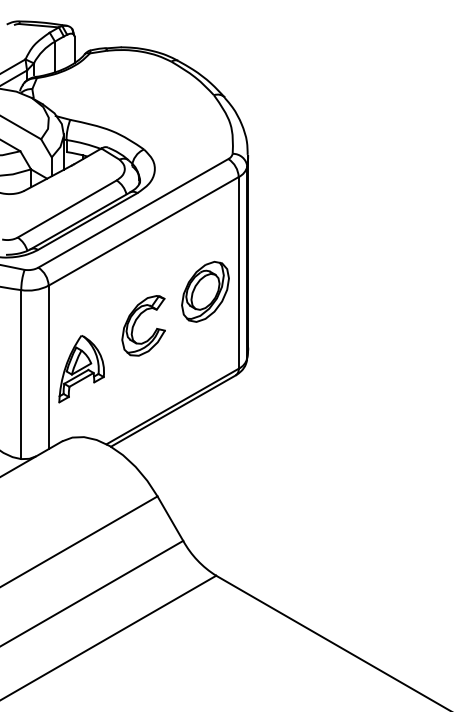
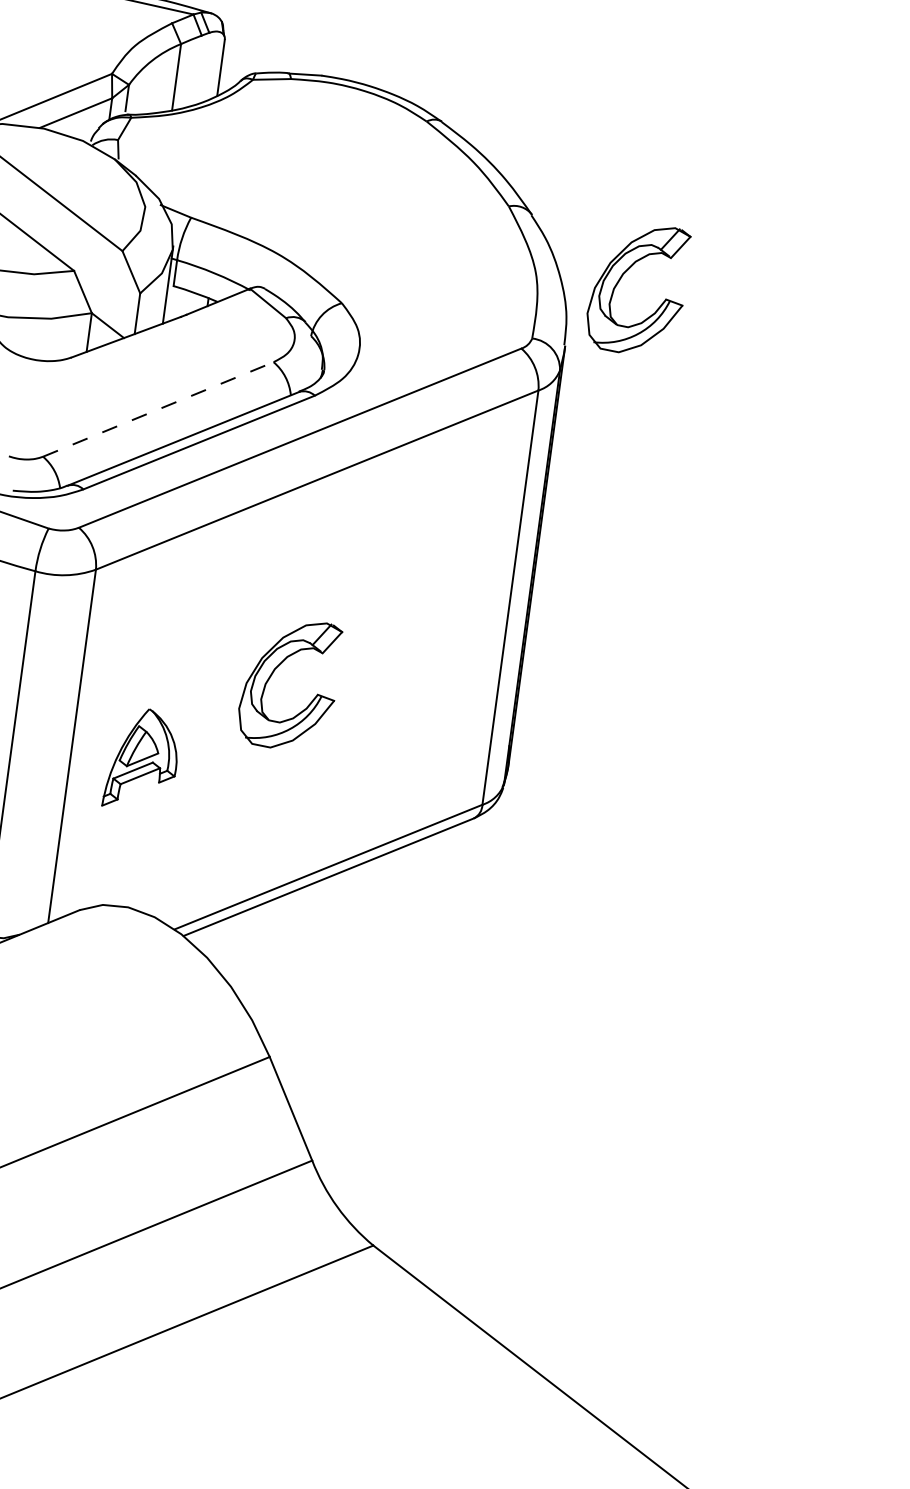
part: (270, 120) -> (623, 277), added
line: (67, 208) -> (159, 408), solid -> dashed
part: (205, 291) -> (433, 628), removed
part: (81, 369) -> (142, 760), size x0.7

